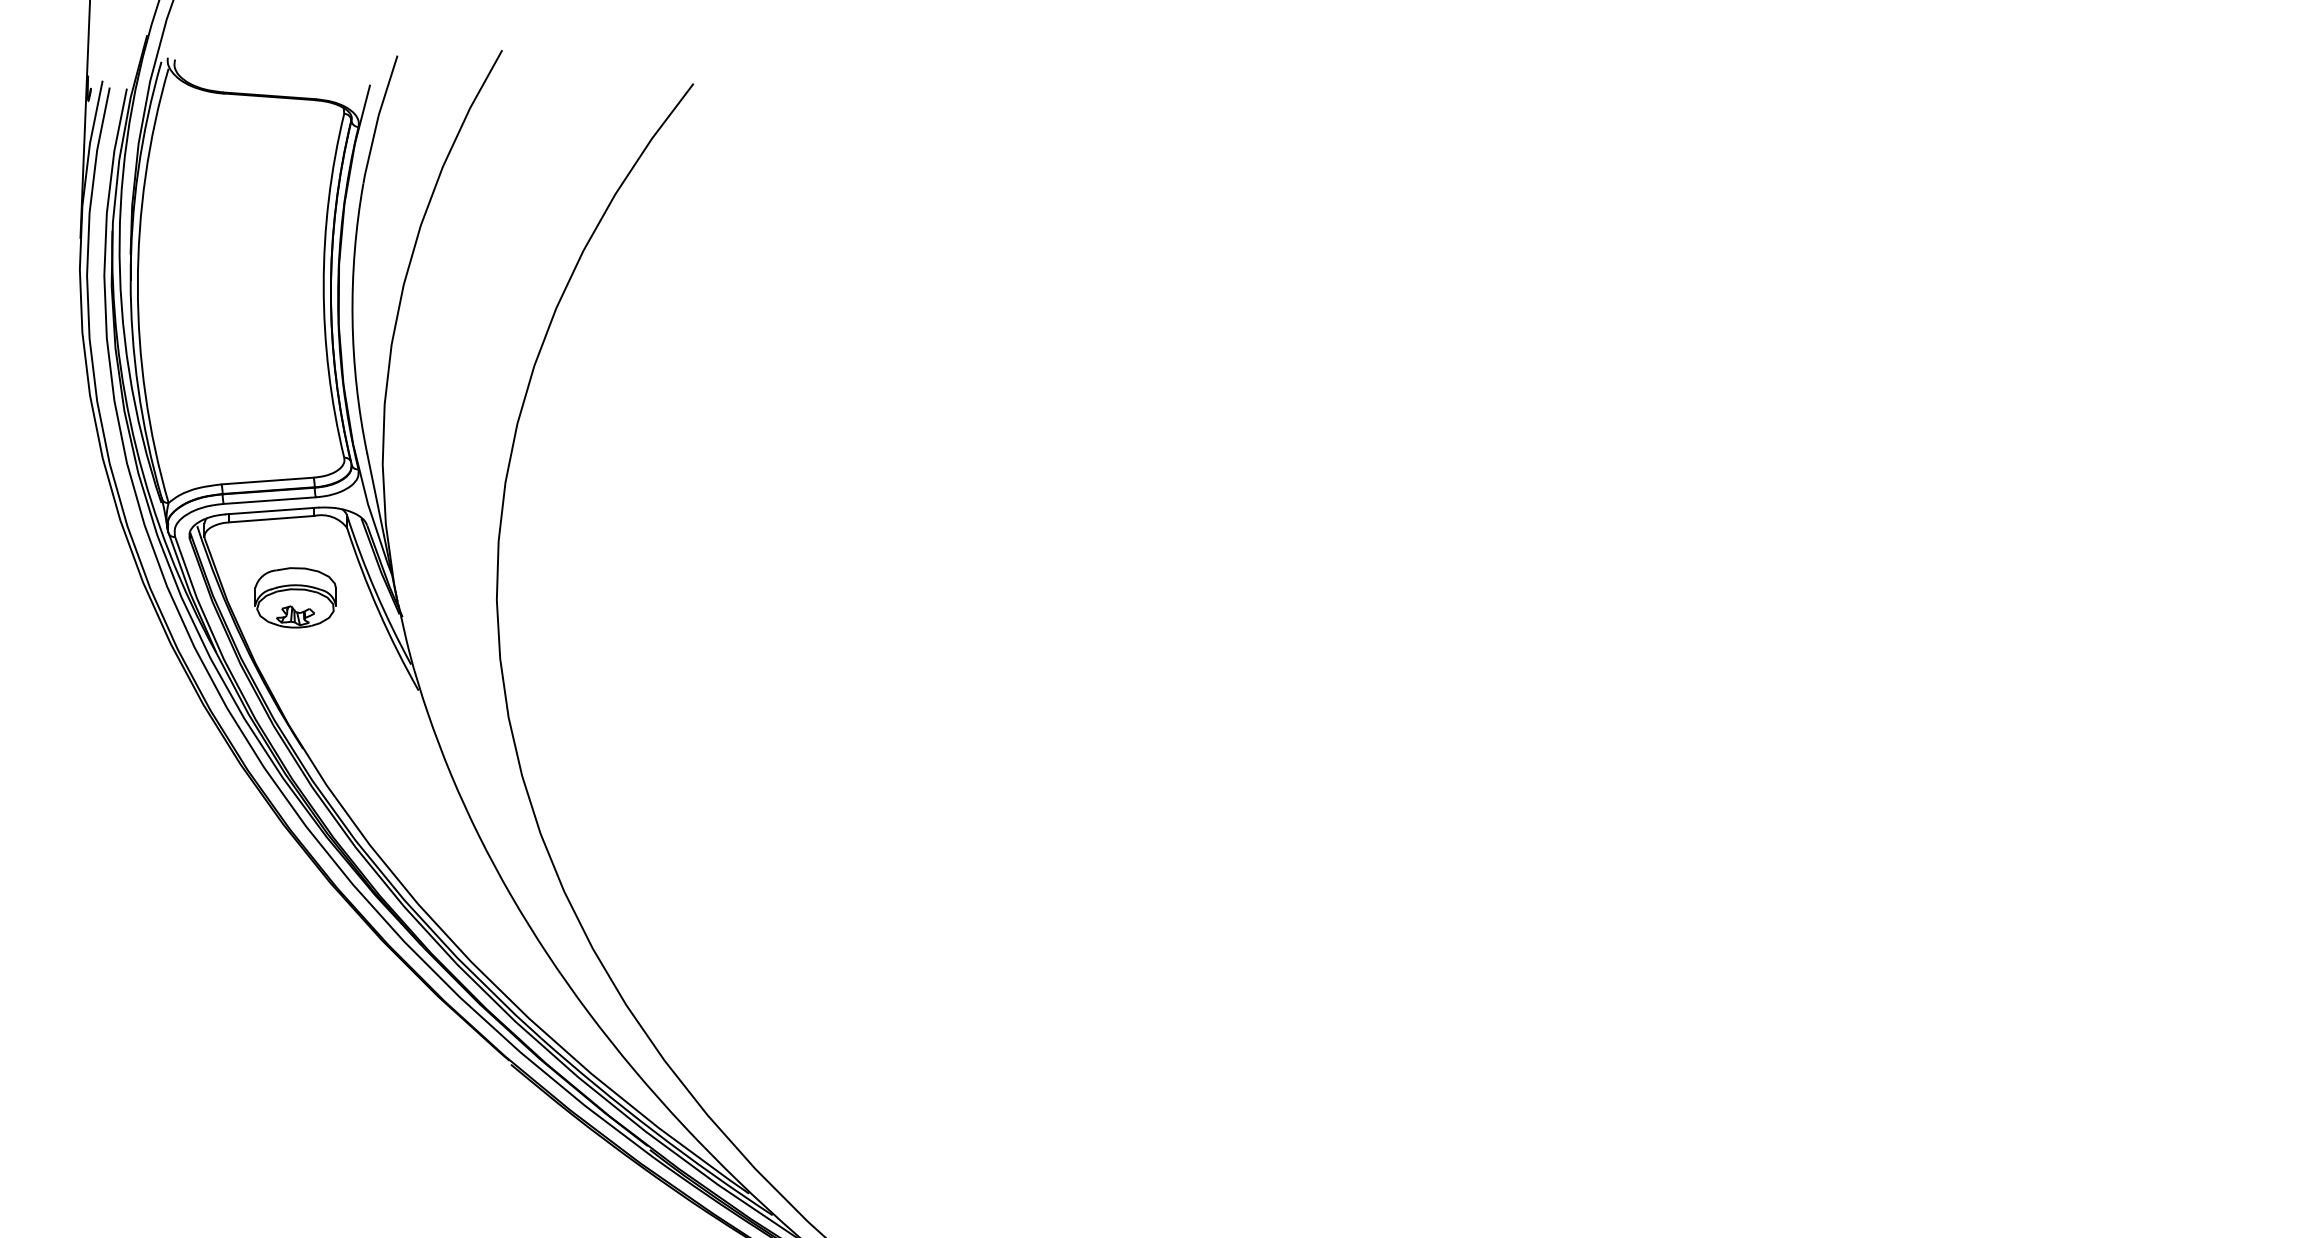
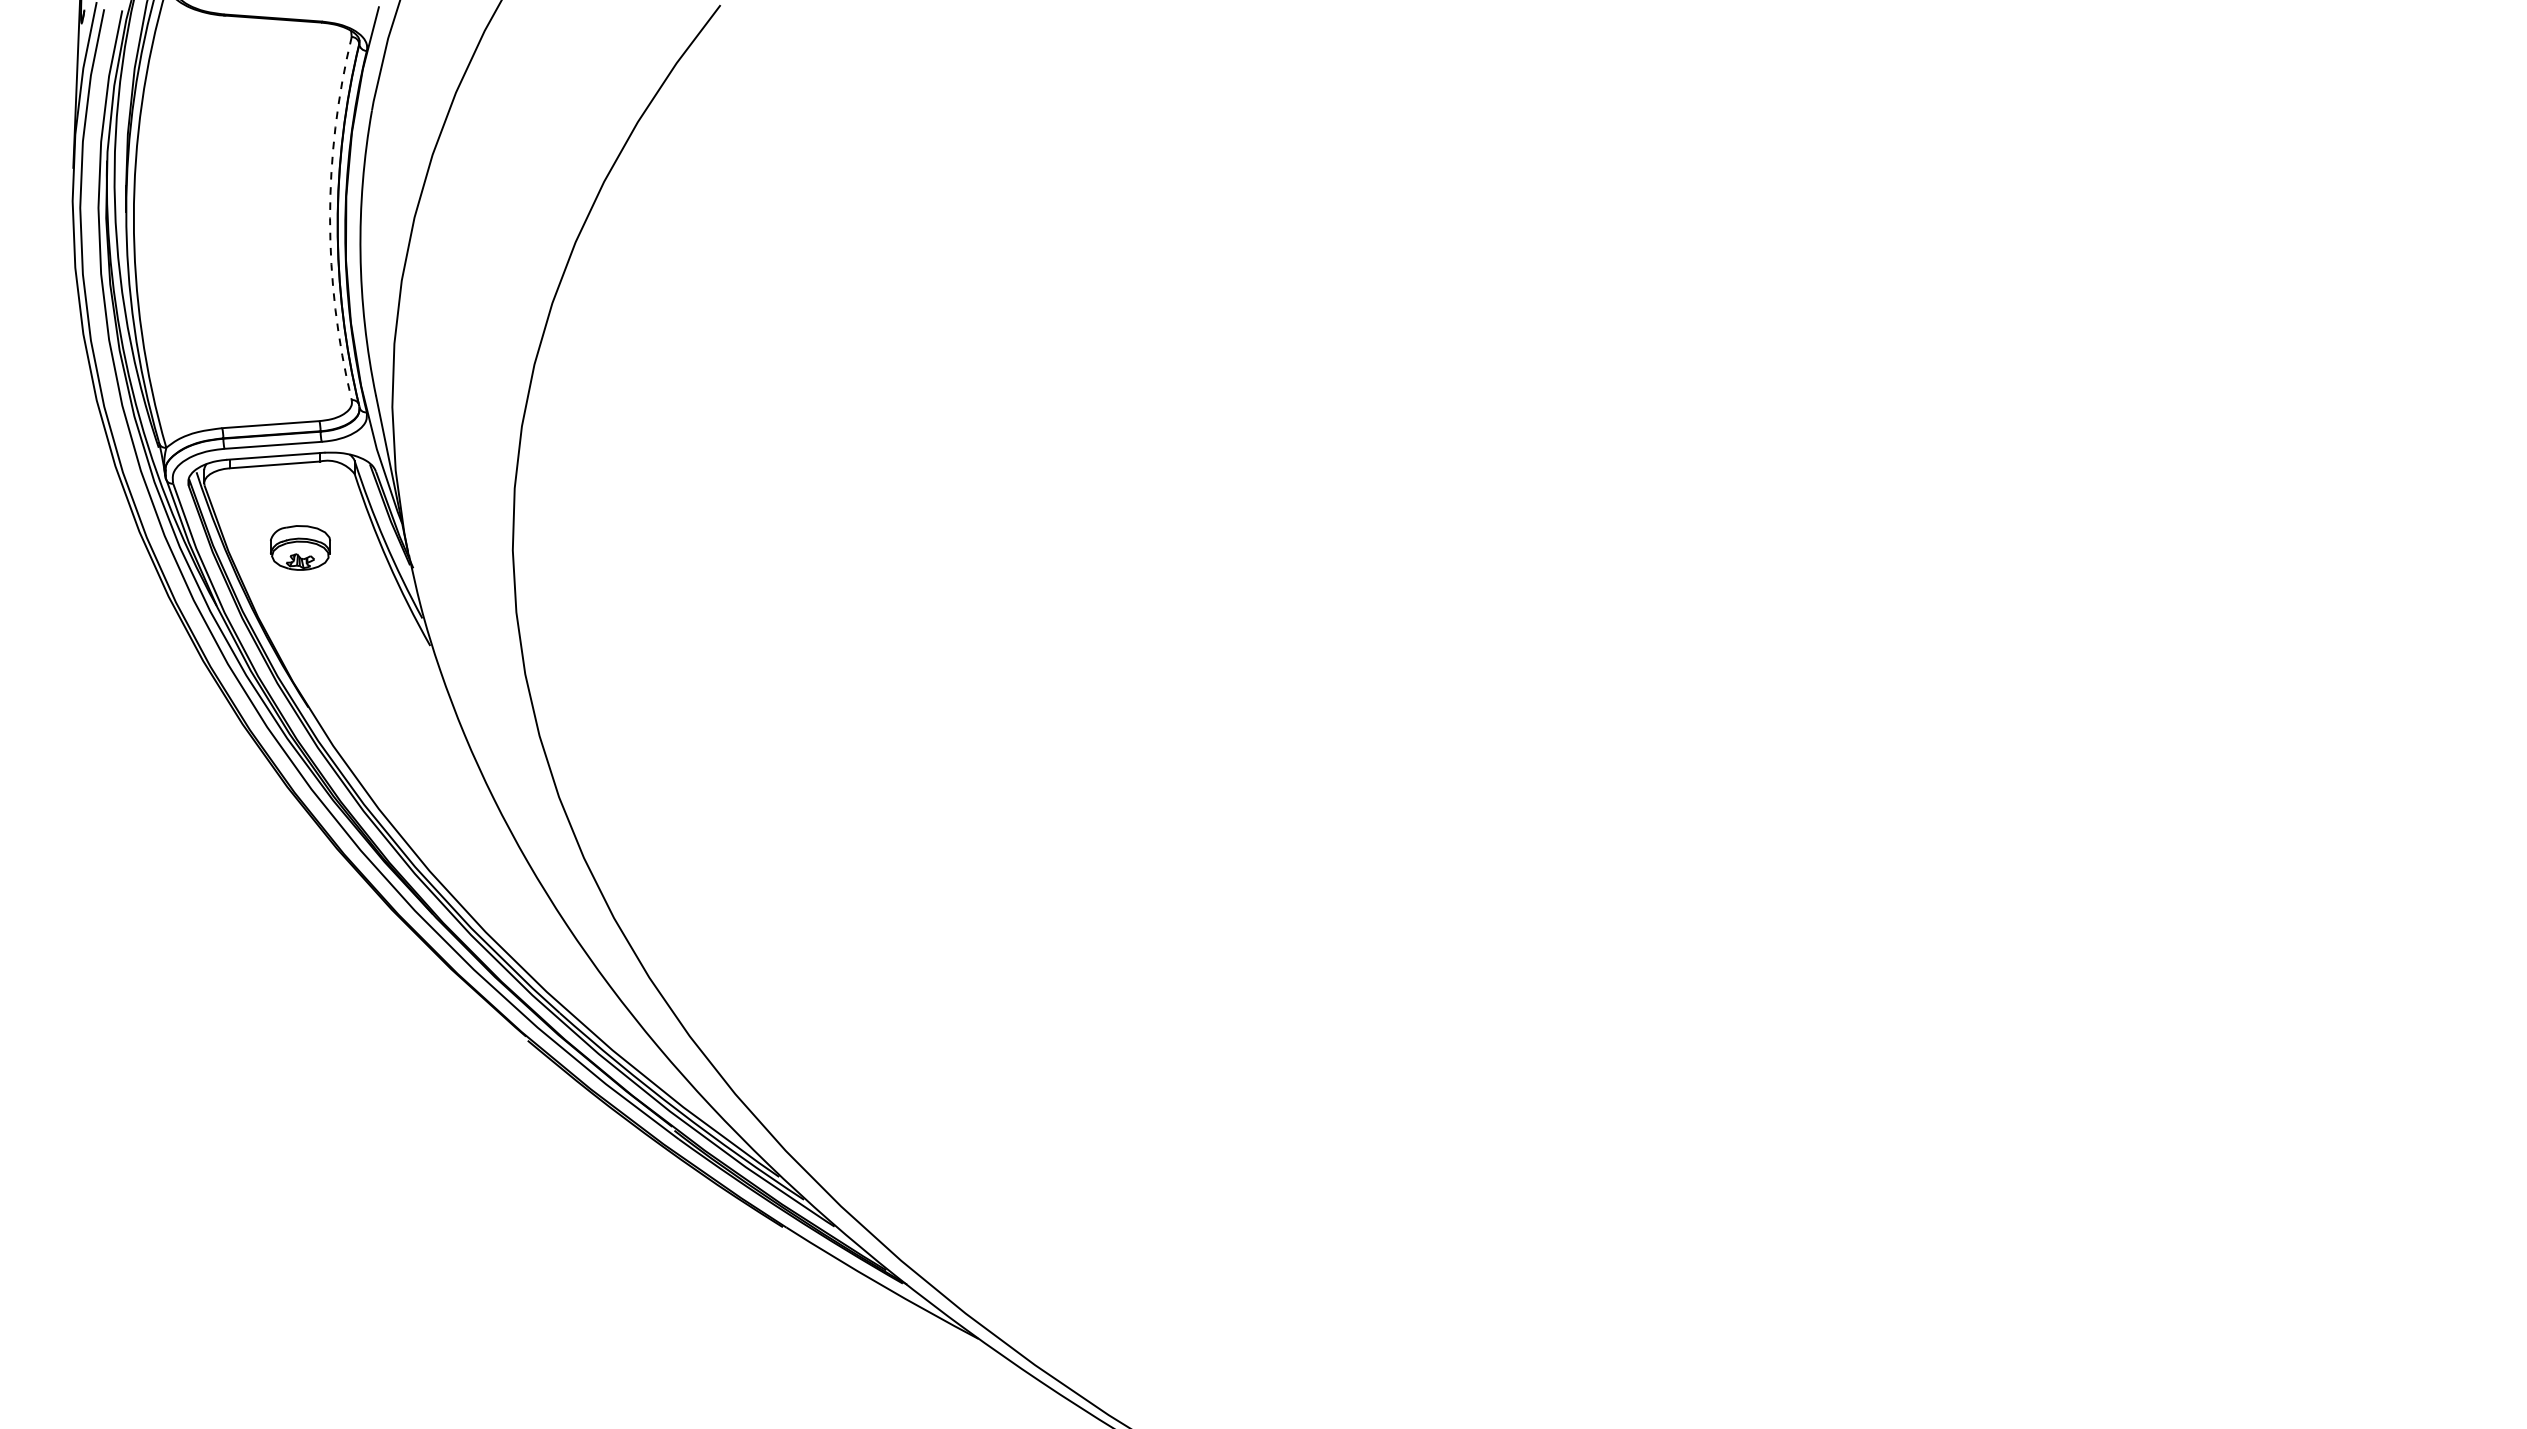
arc: (324, 285) -> (330, 218), solid -> dashed
part: (295, 597) -> (300, 547), size x0.7

